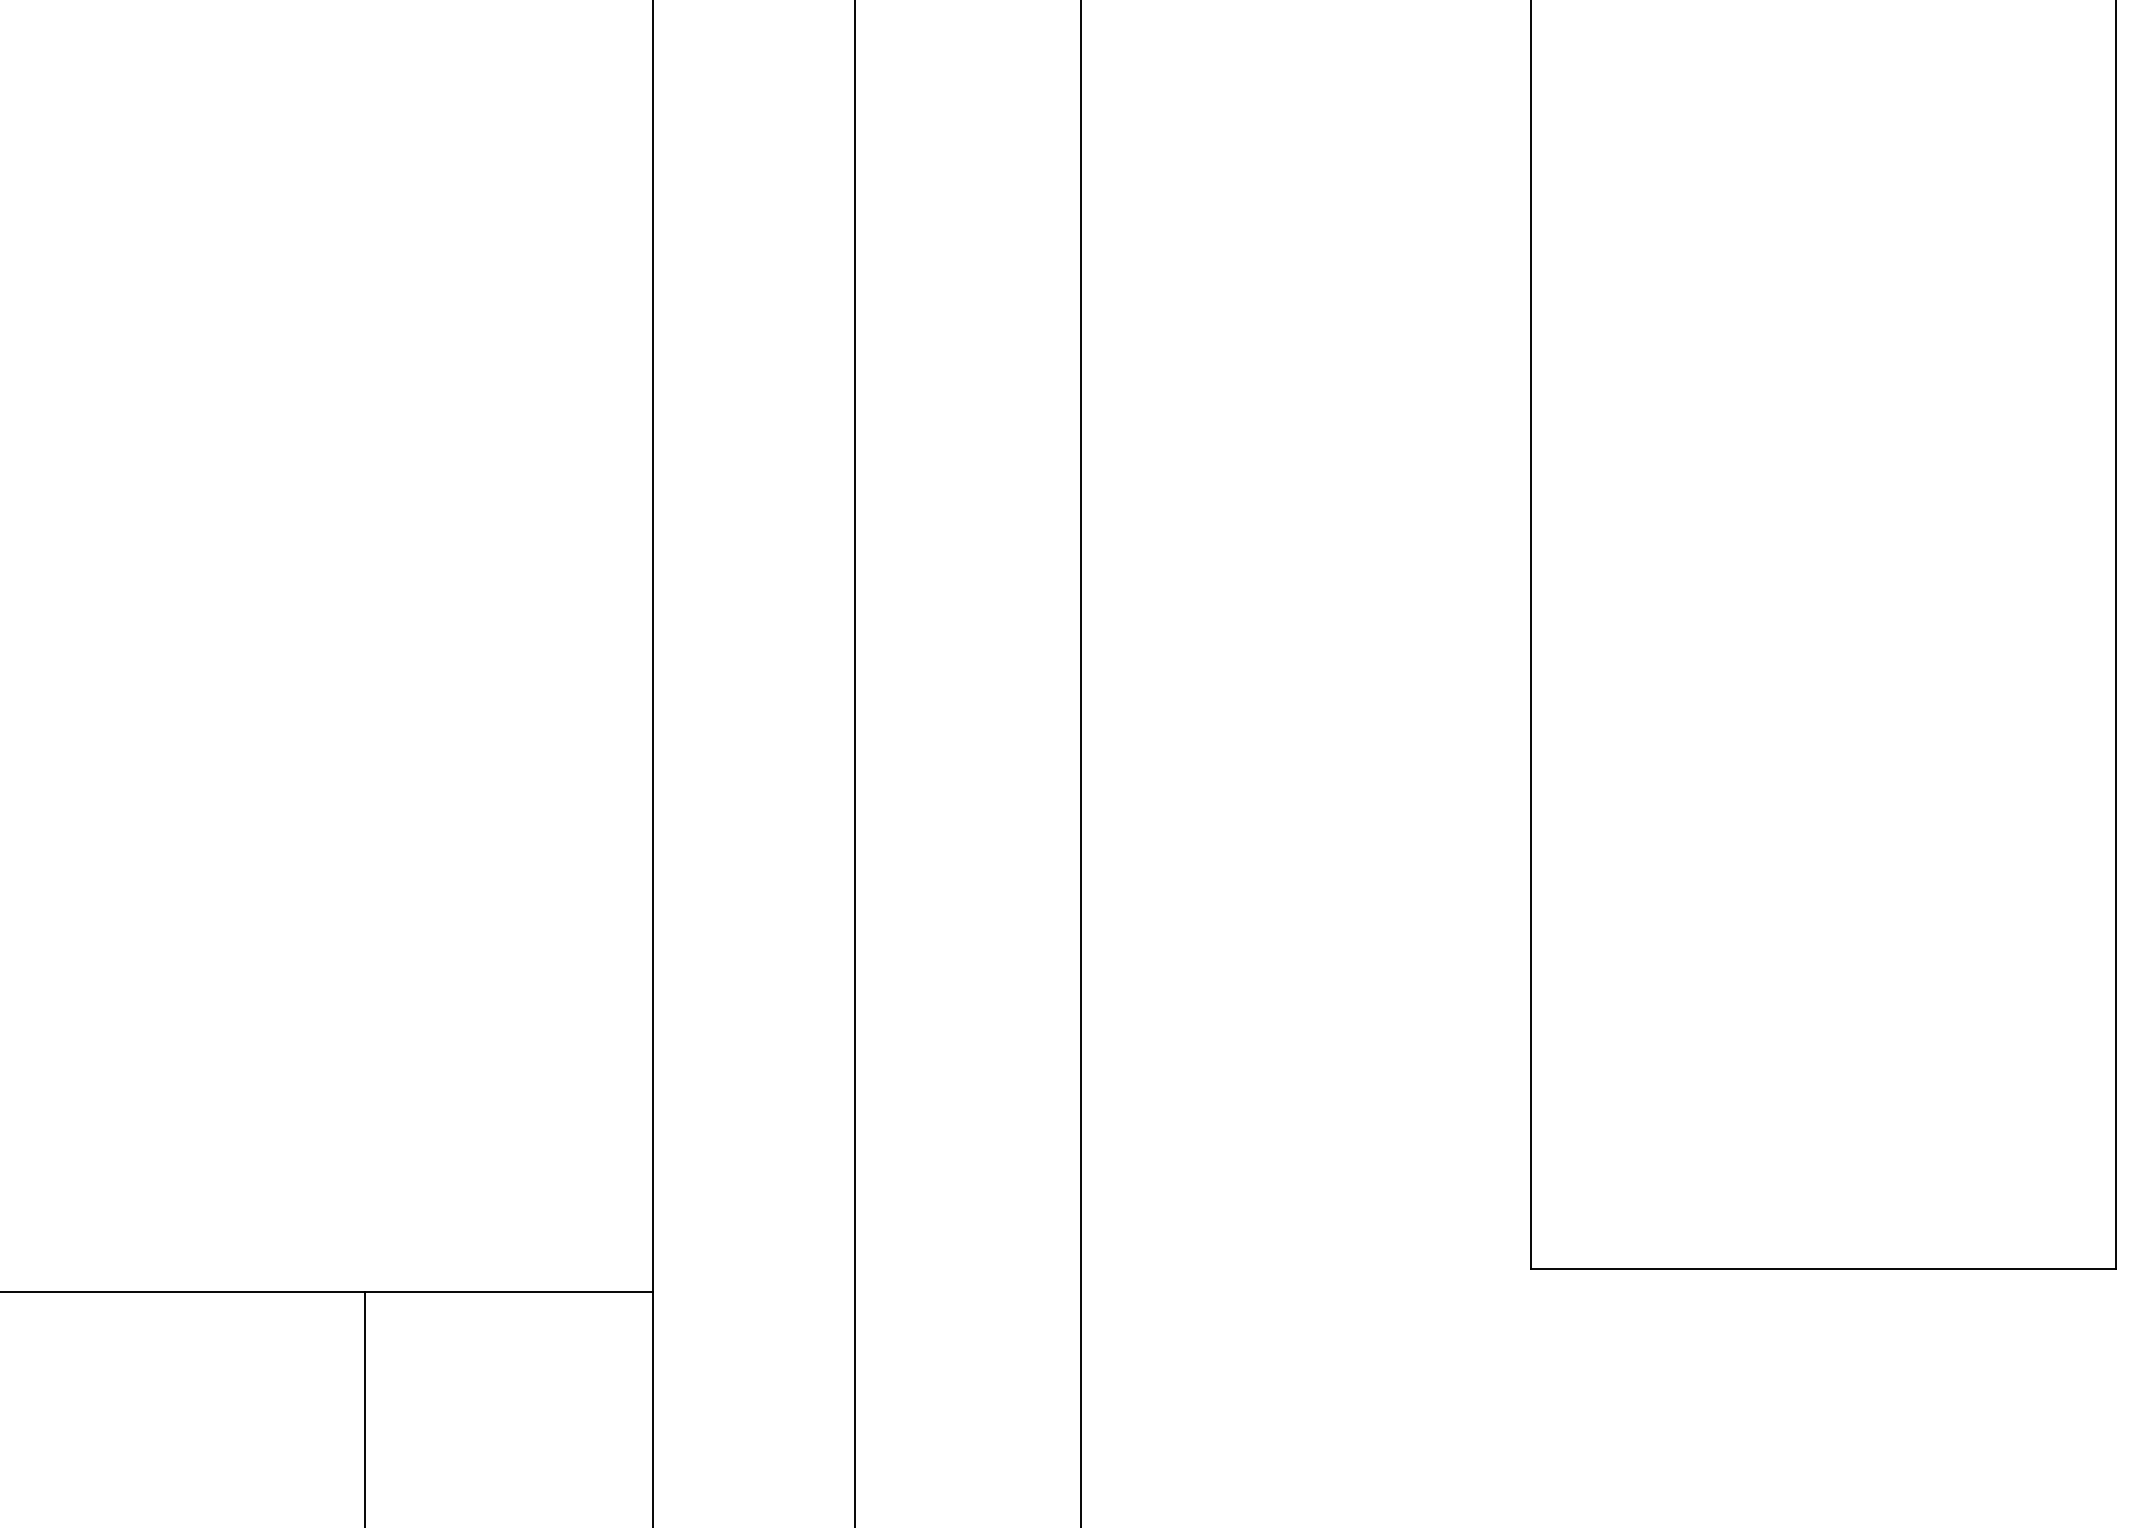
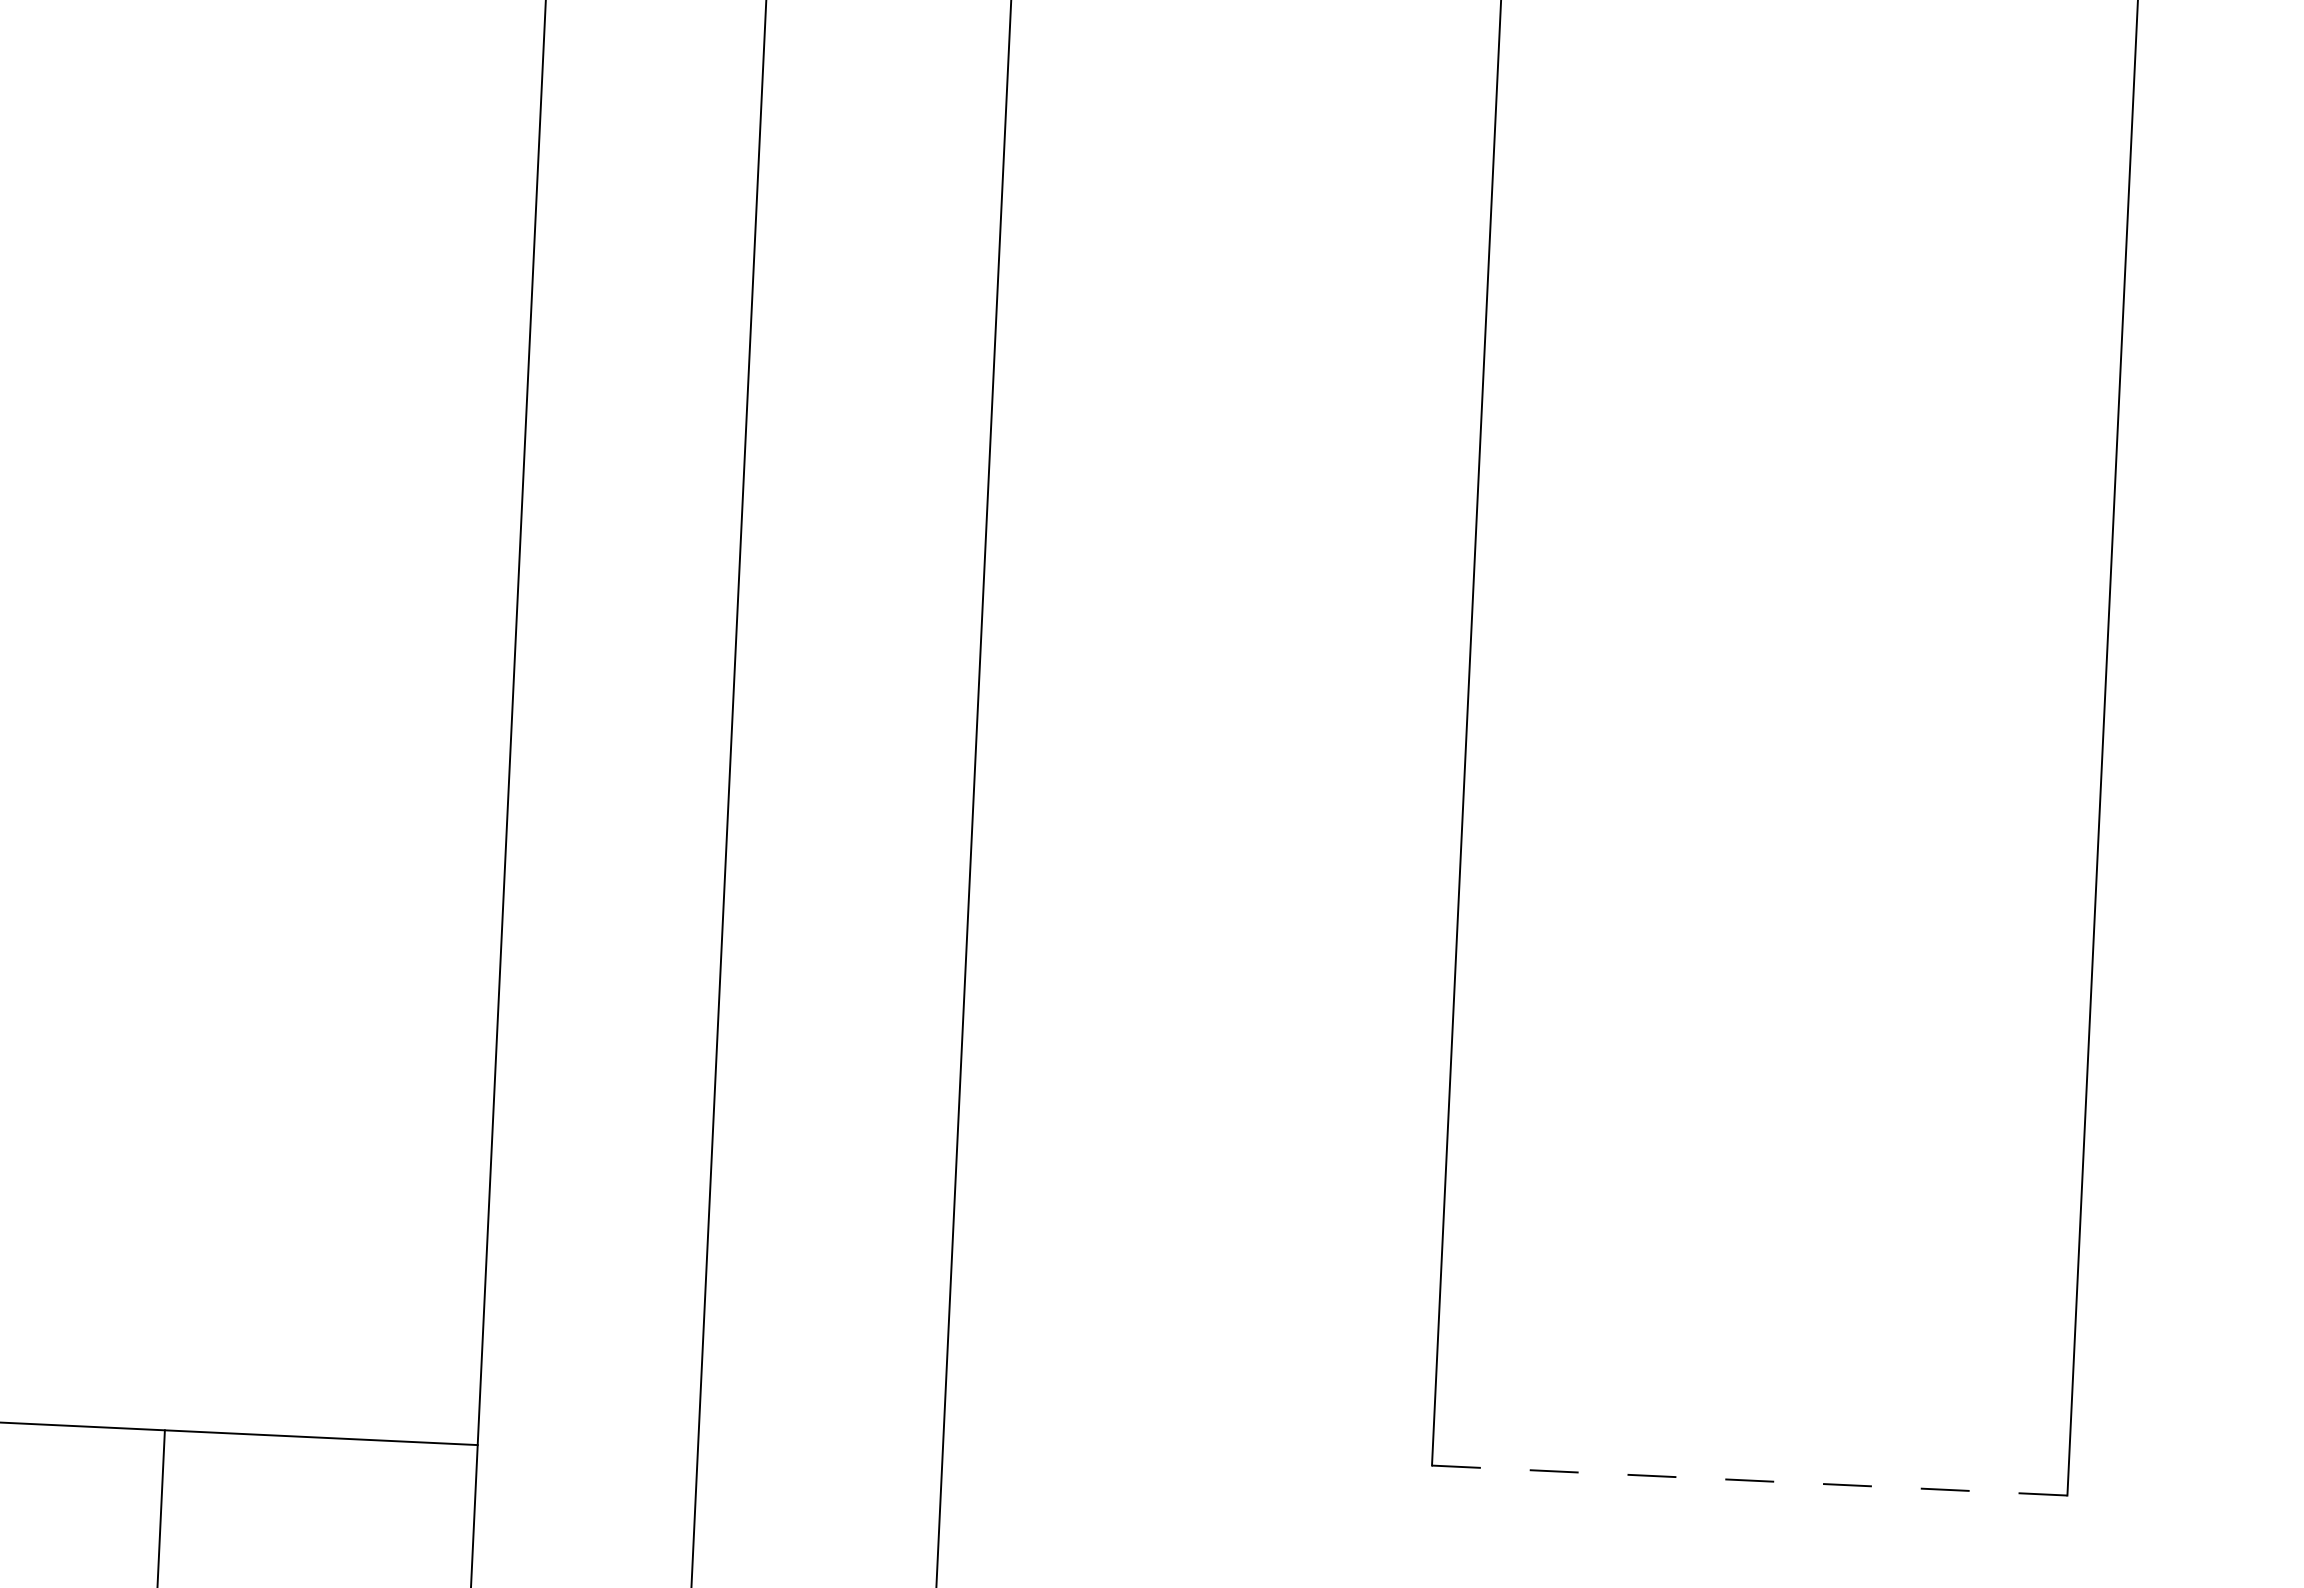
line: (1823, 1269) -> (1749, 1480), solid -> dashed

